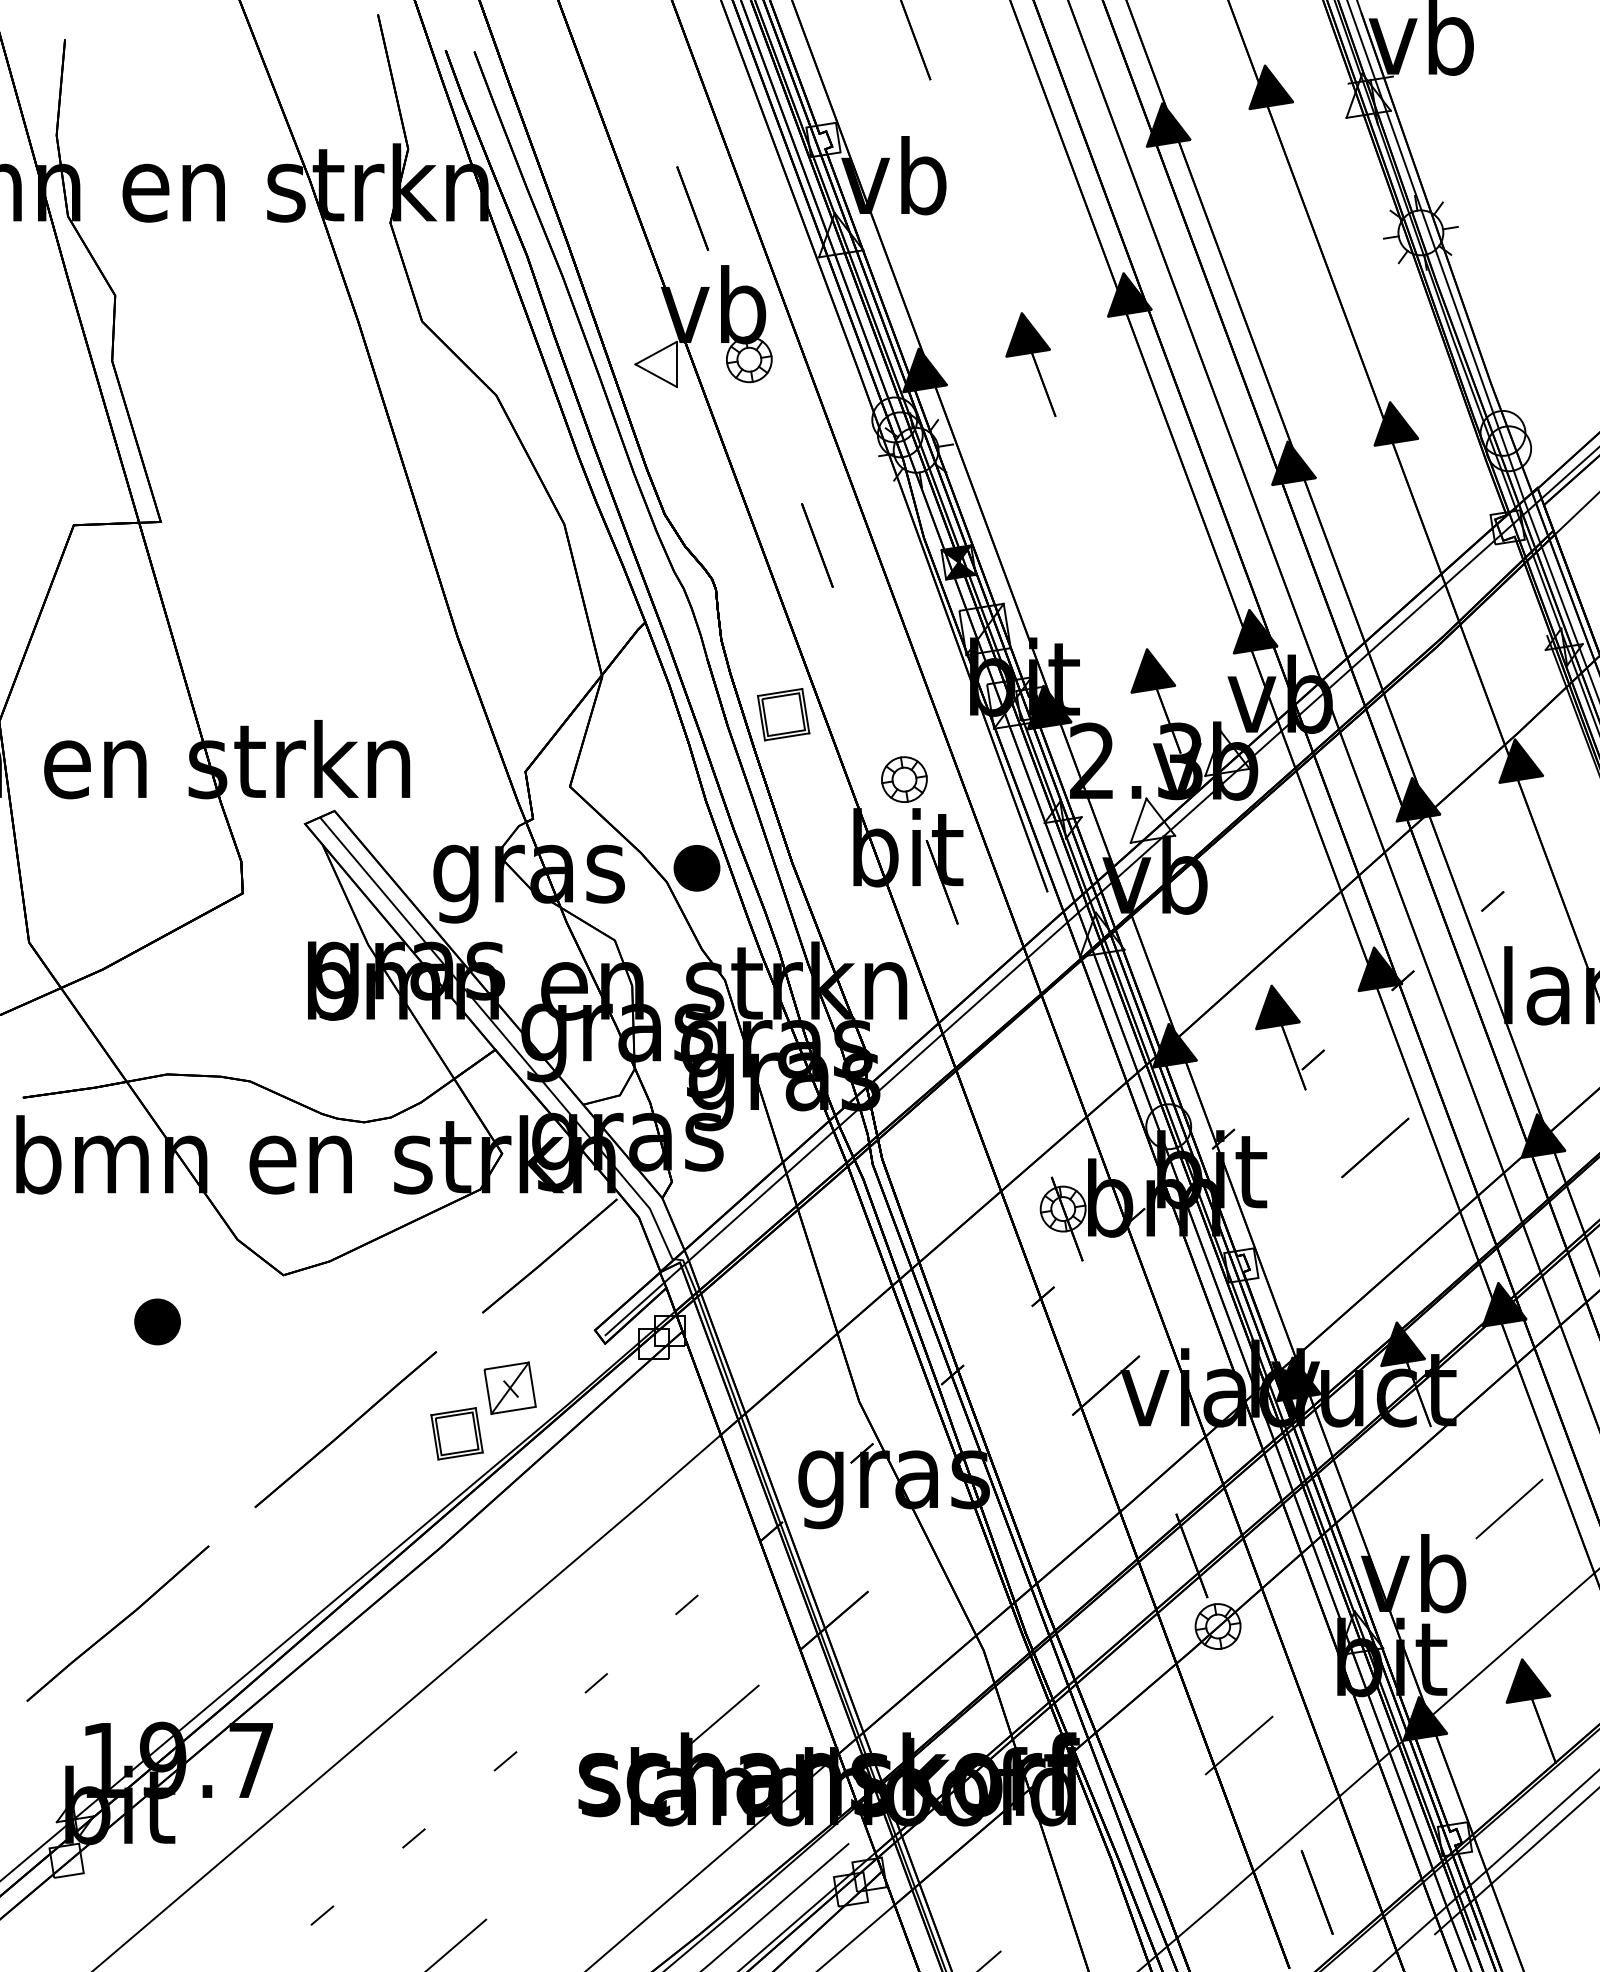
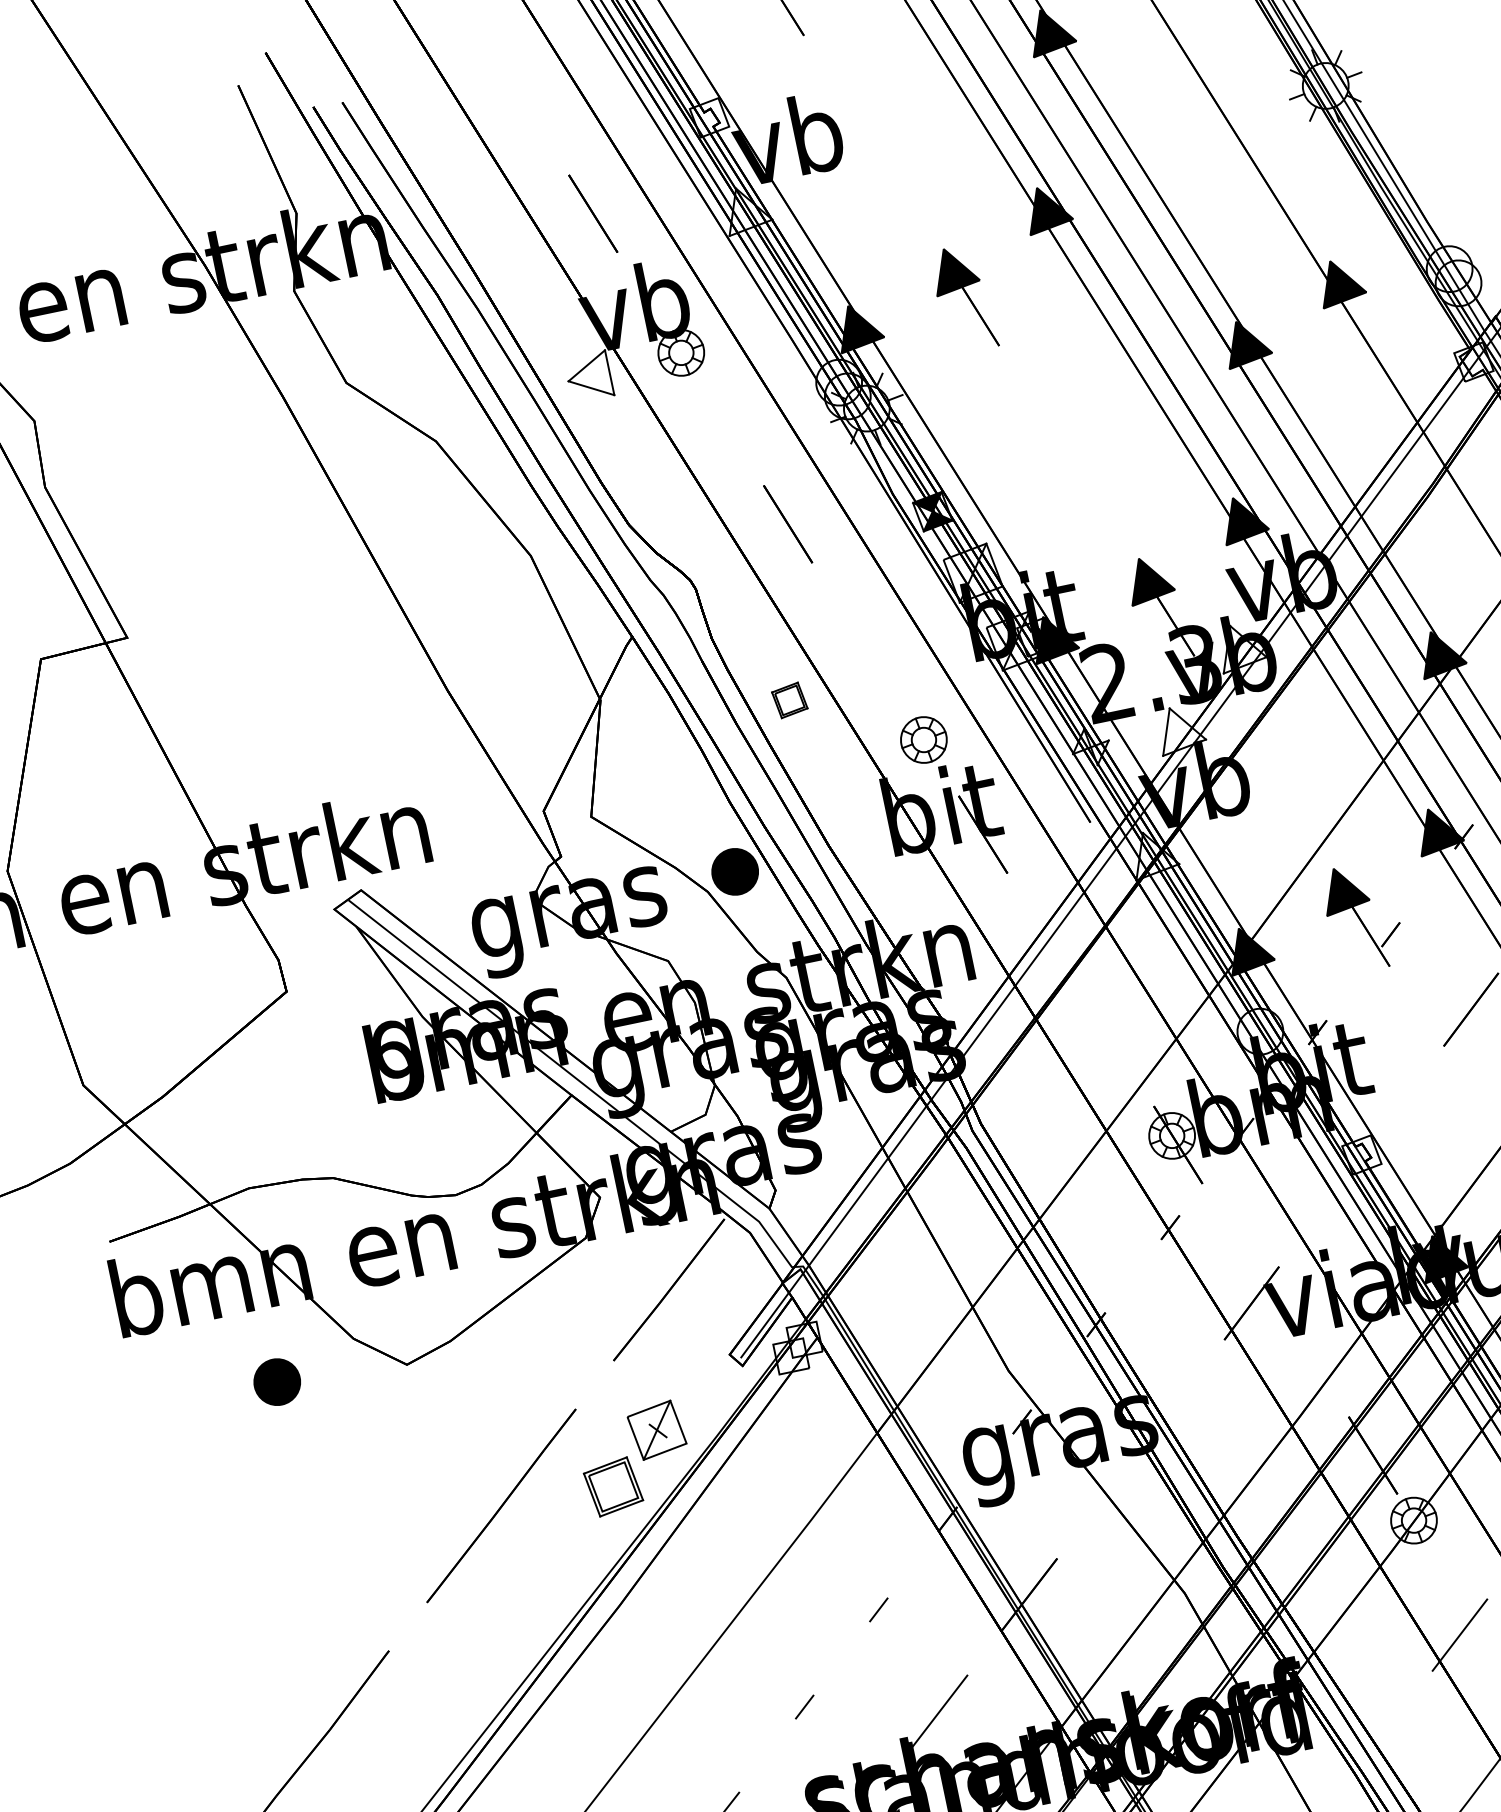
part: (783, 714) -> (789, 700), size x0.6
part: (157, 1321) -> (277, 1381), moved

